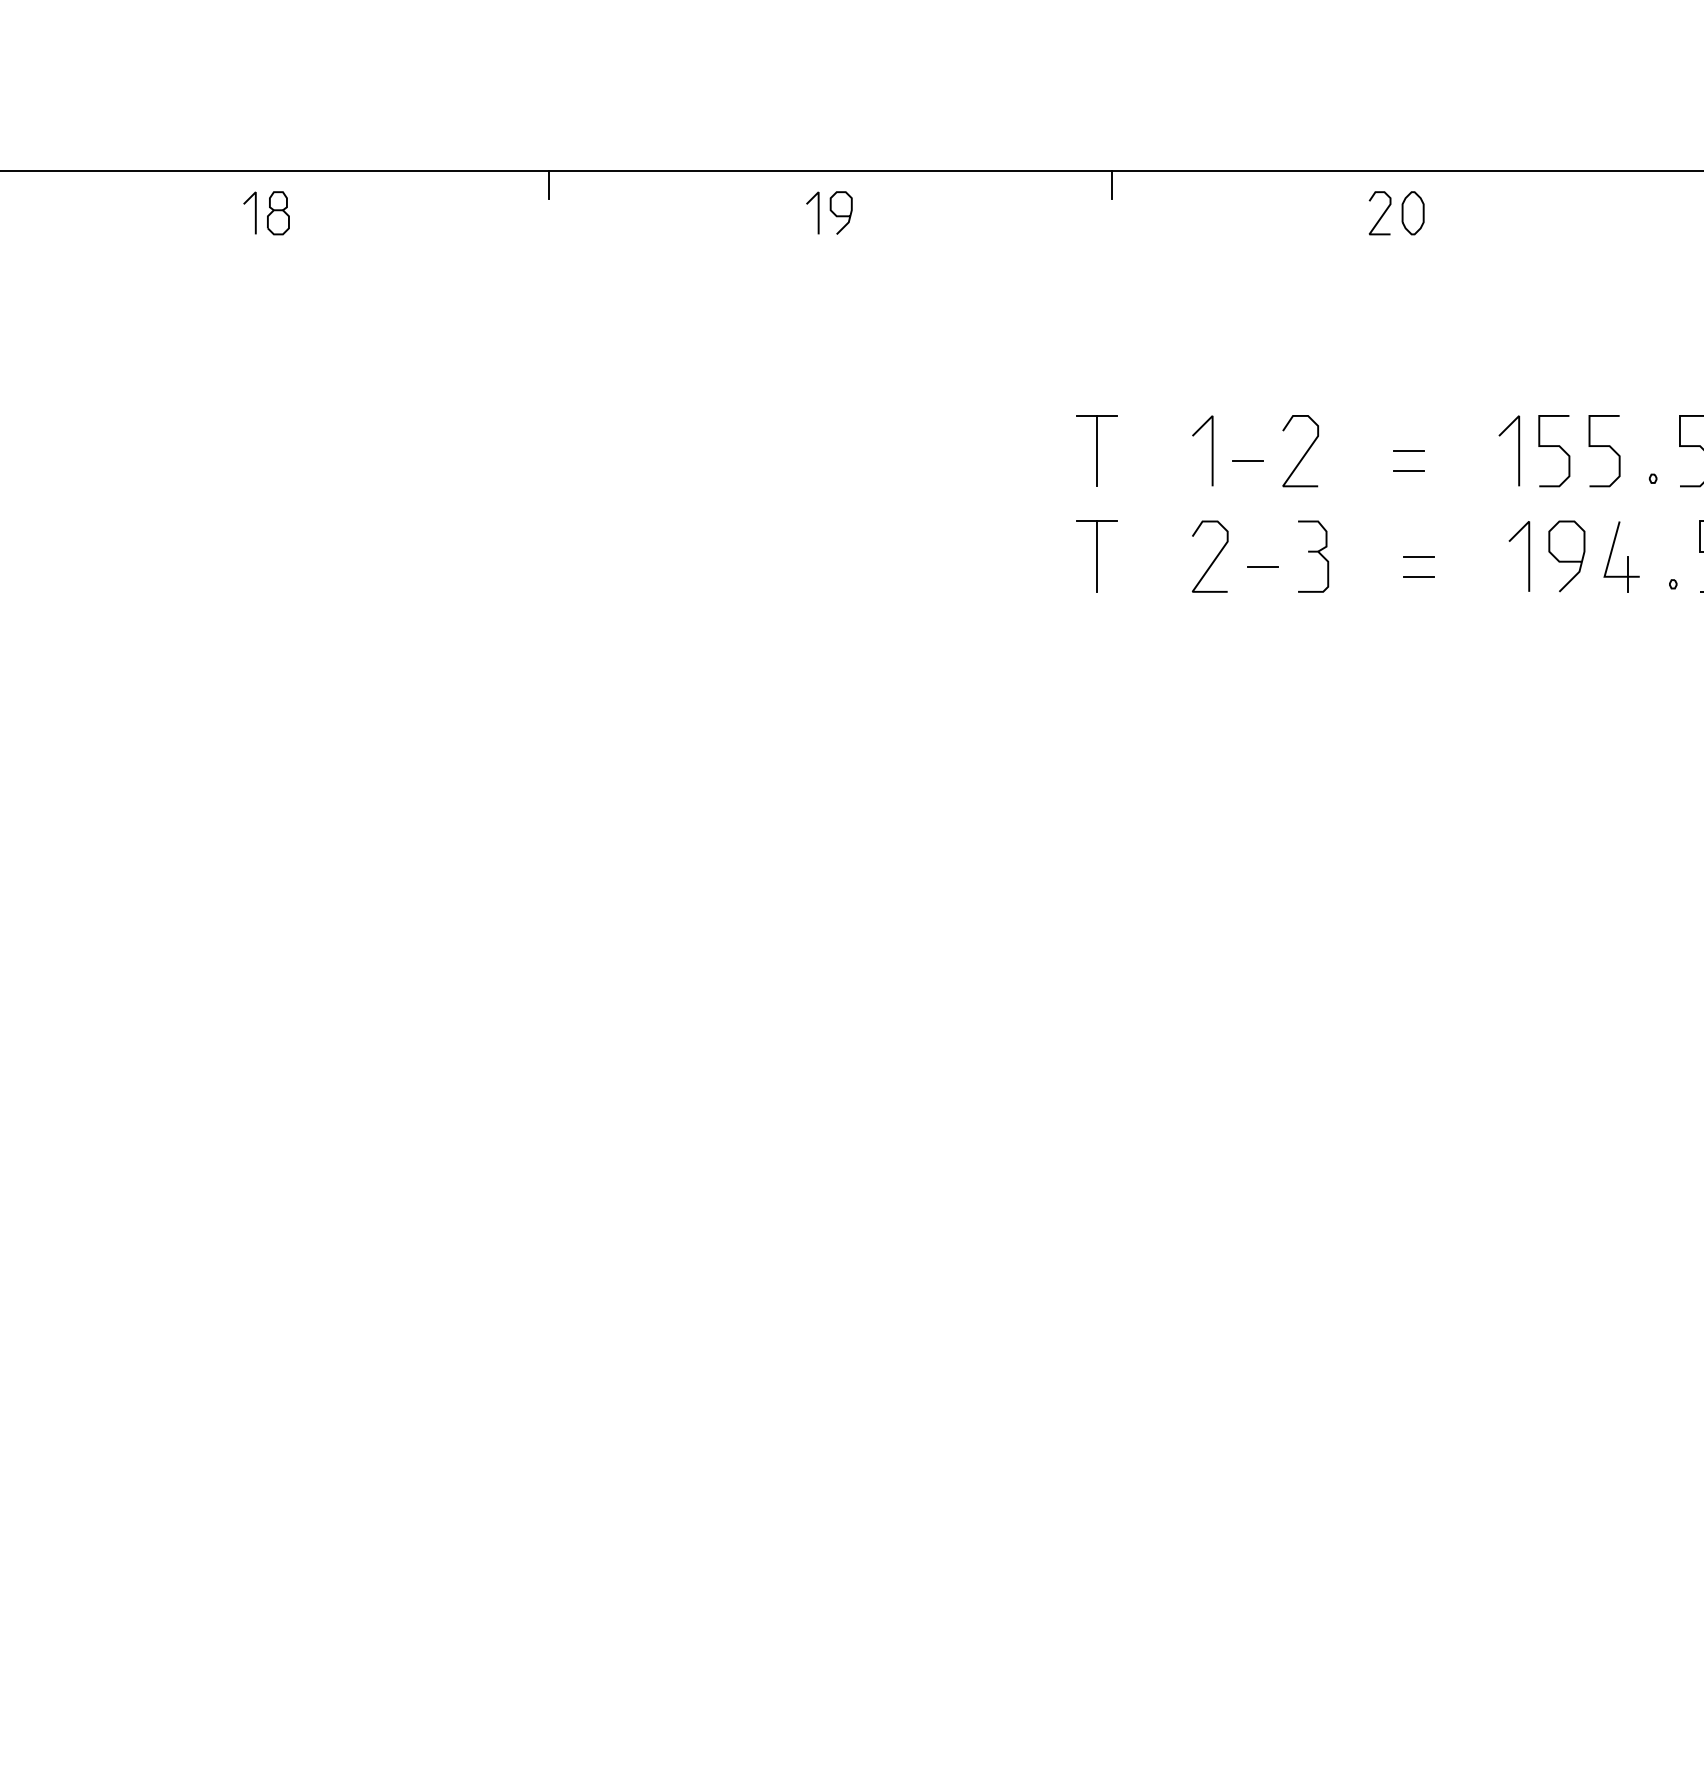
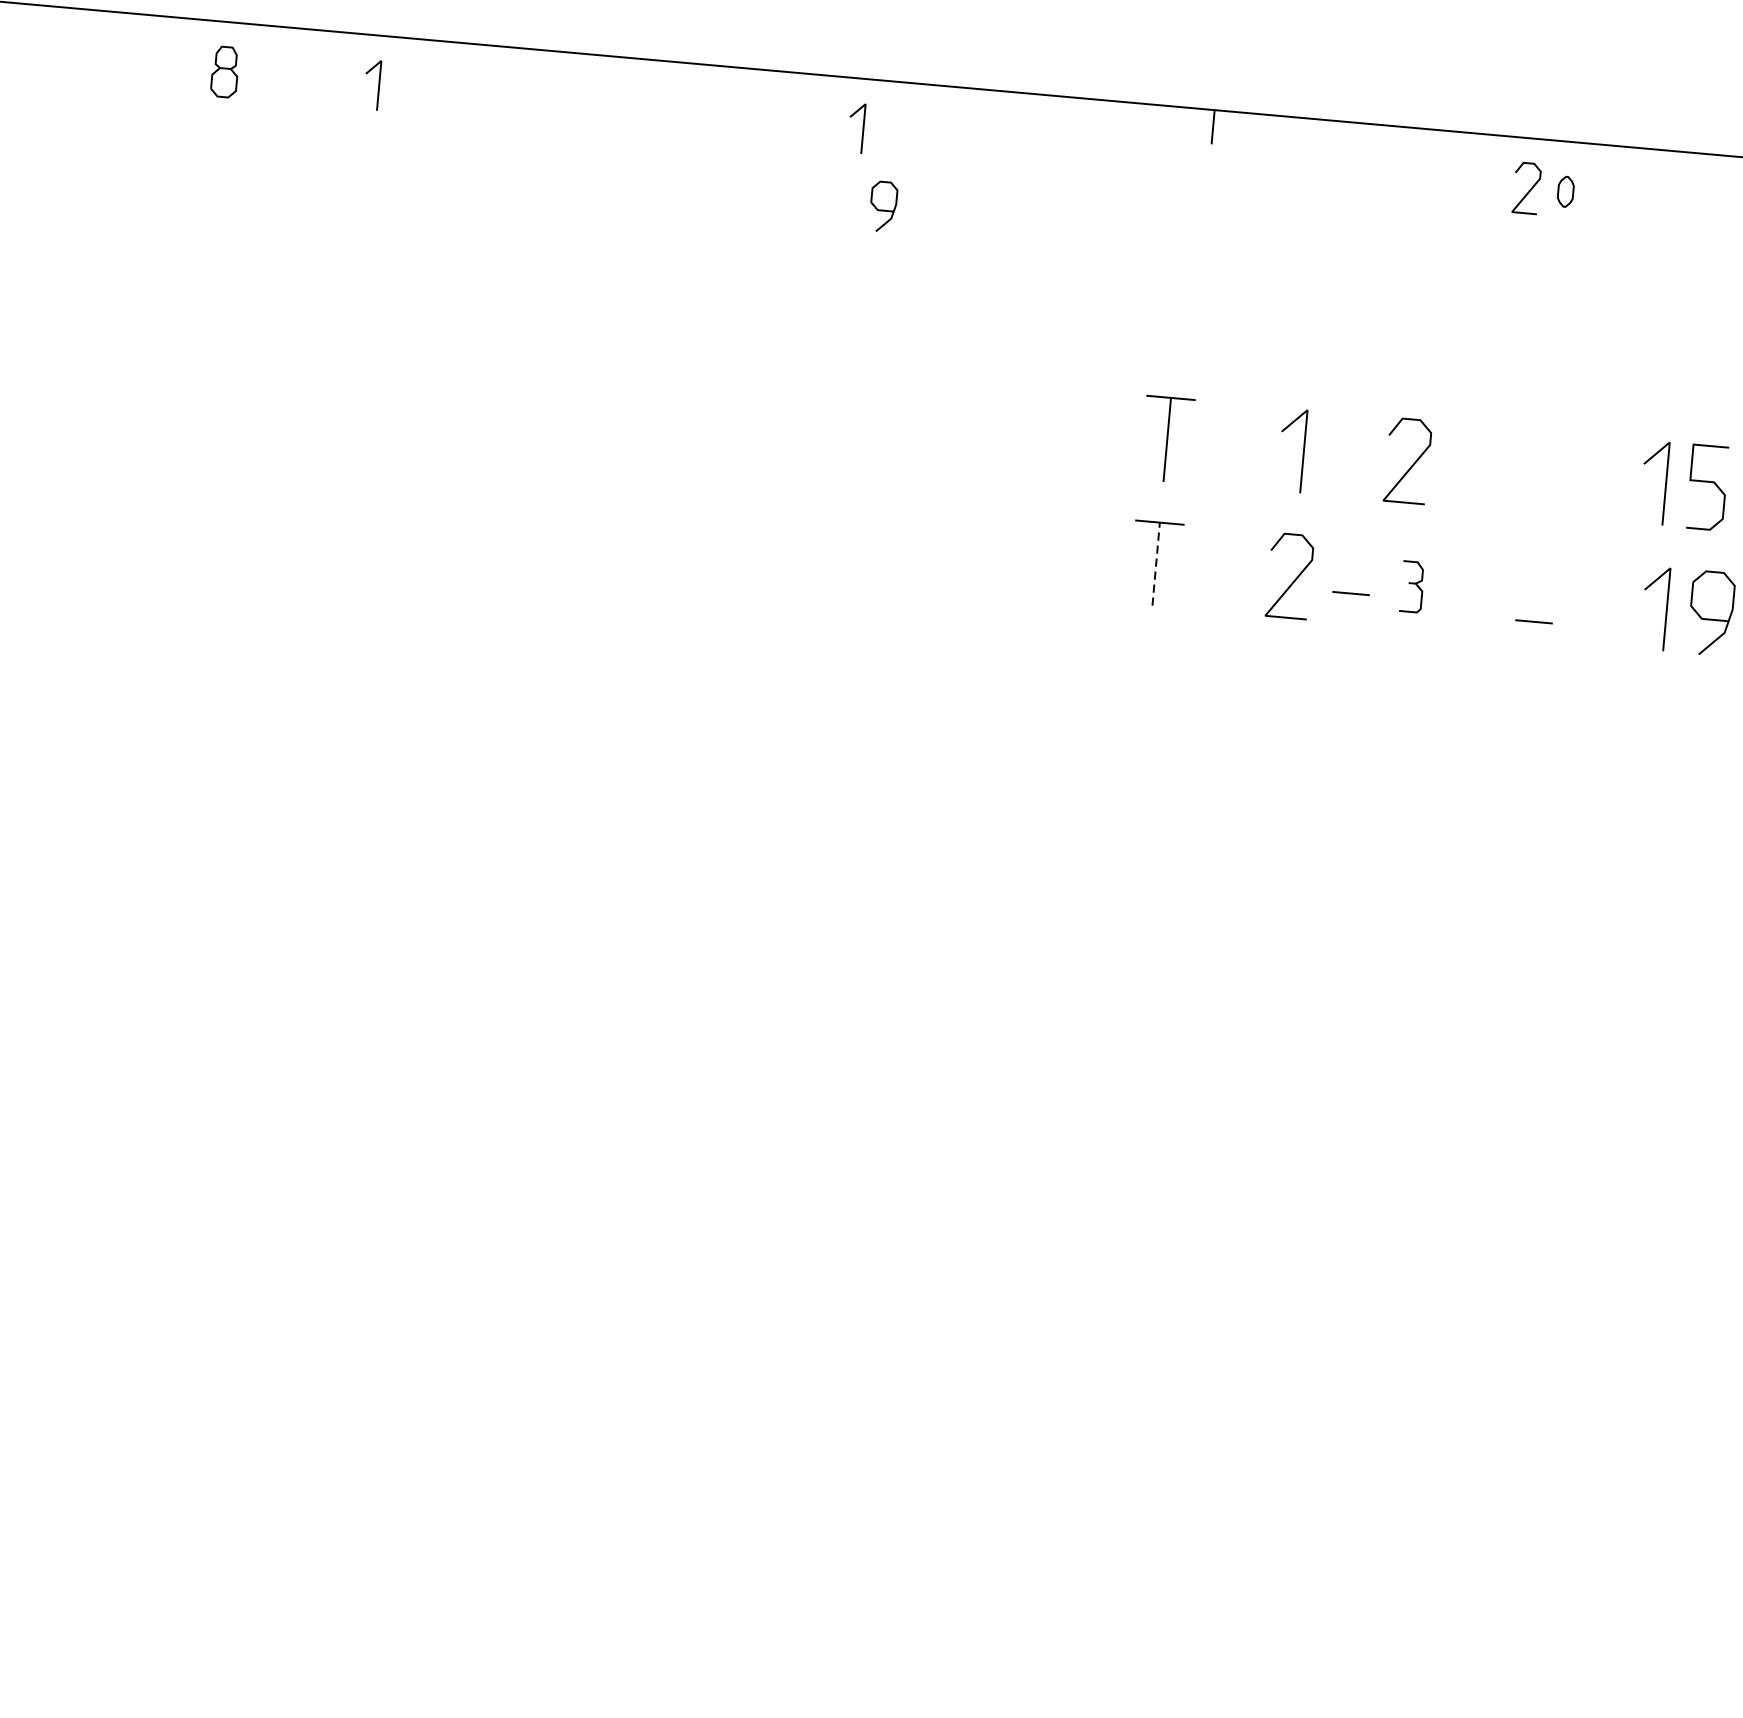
line: (549, 185) -> (548, 67), removed
line: (254, 212) -> (377, 84), moved
part: (1412, 213) -> (1565, 191), size x0.6
curve: (840, 215) -> (882, 209), moved
line: (1408, 451) -> (1535, 472), removed
line: (1247, 461) -> (1343, 467), removed
line: (1408, 470) -> (1533, 495), removed
line: (1097, 556) -> (1156, 564), solid -> dashed
part: (1313, 556) -> (1411, 586), size x0.6
line: (1418, 556) -> (1536, 597), removed

